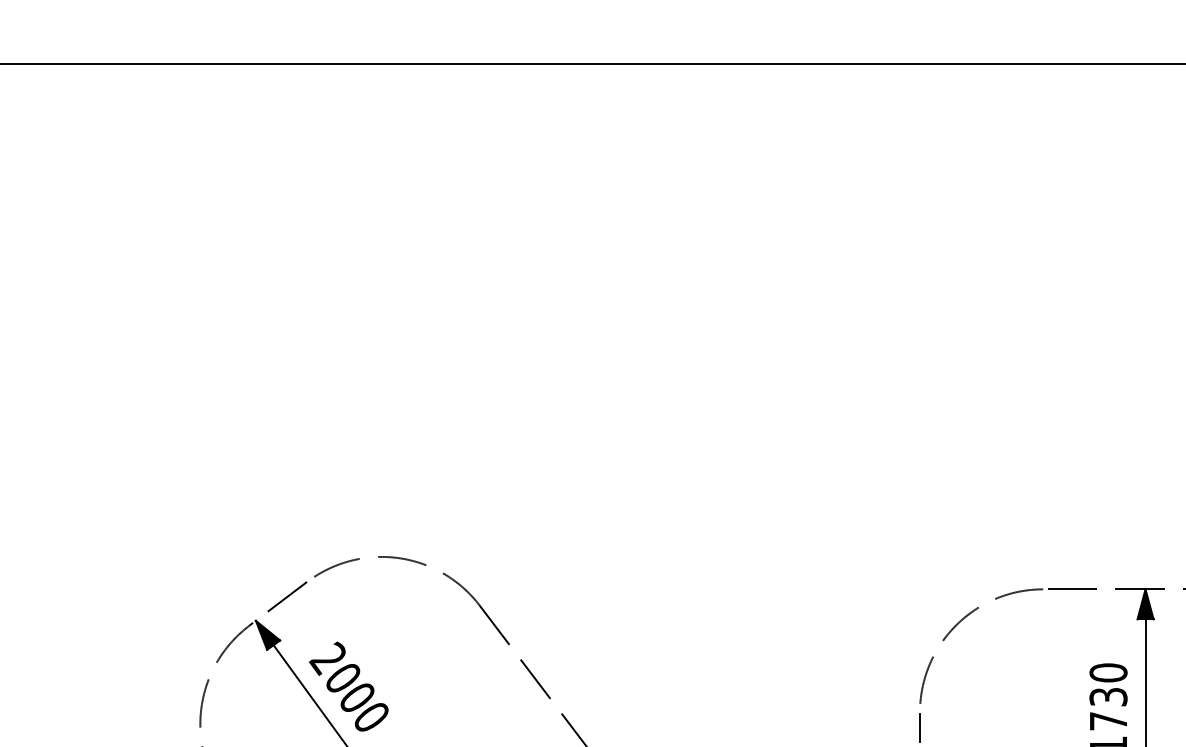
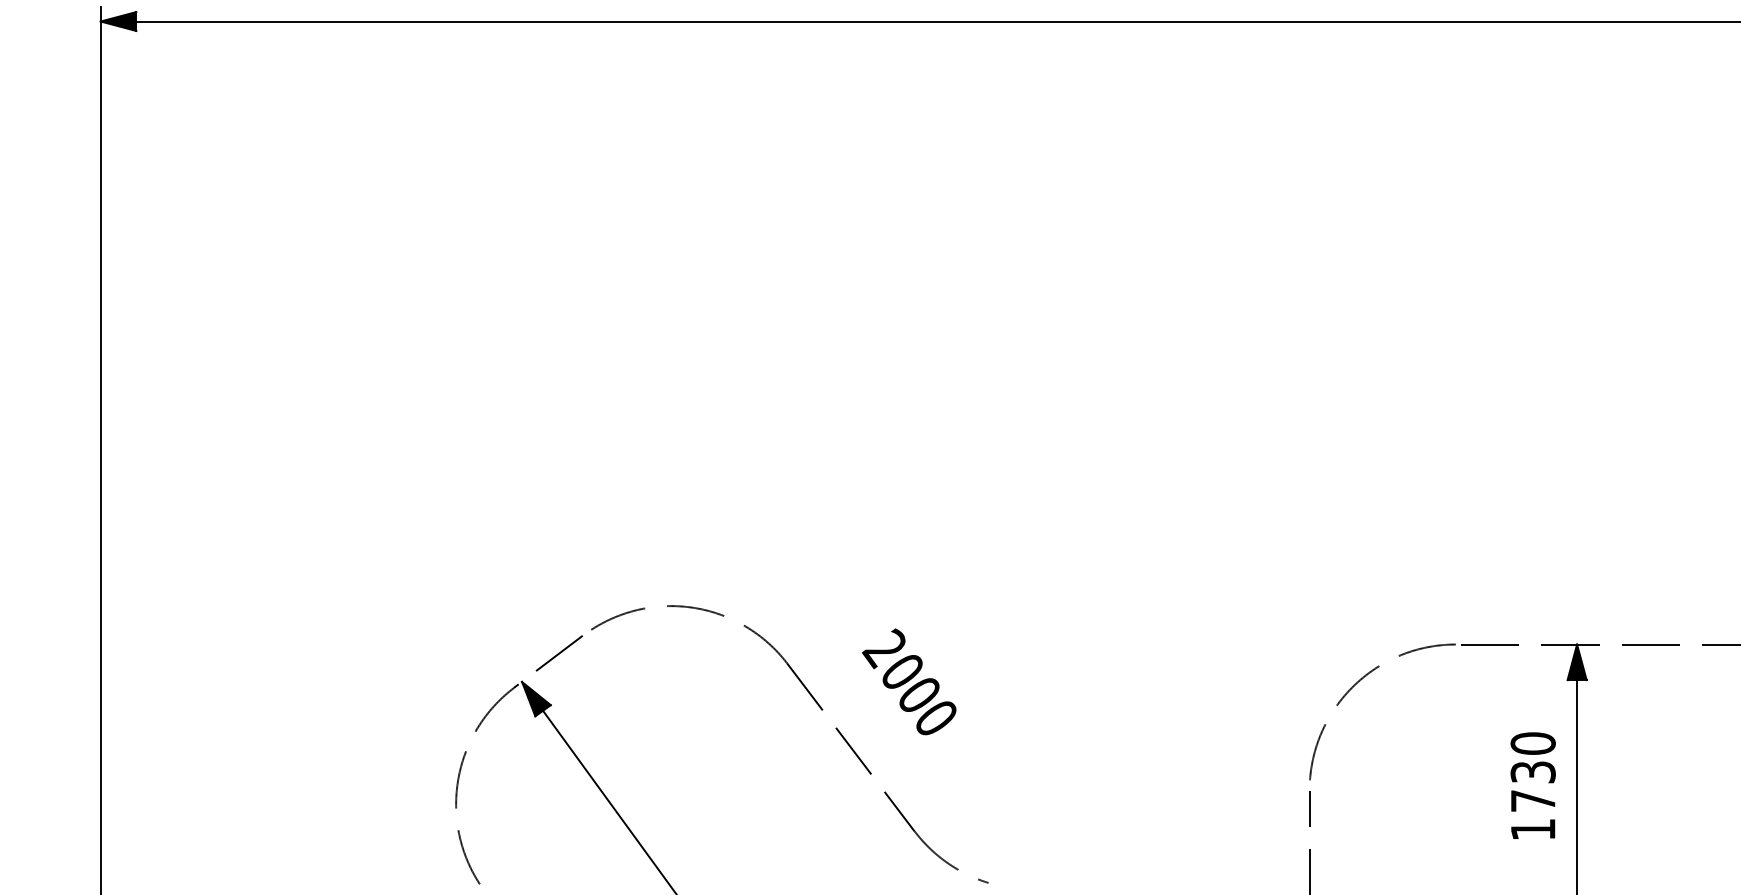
text: (349, 686) -> (909, 681), moved

